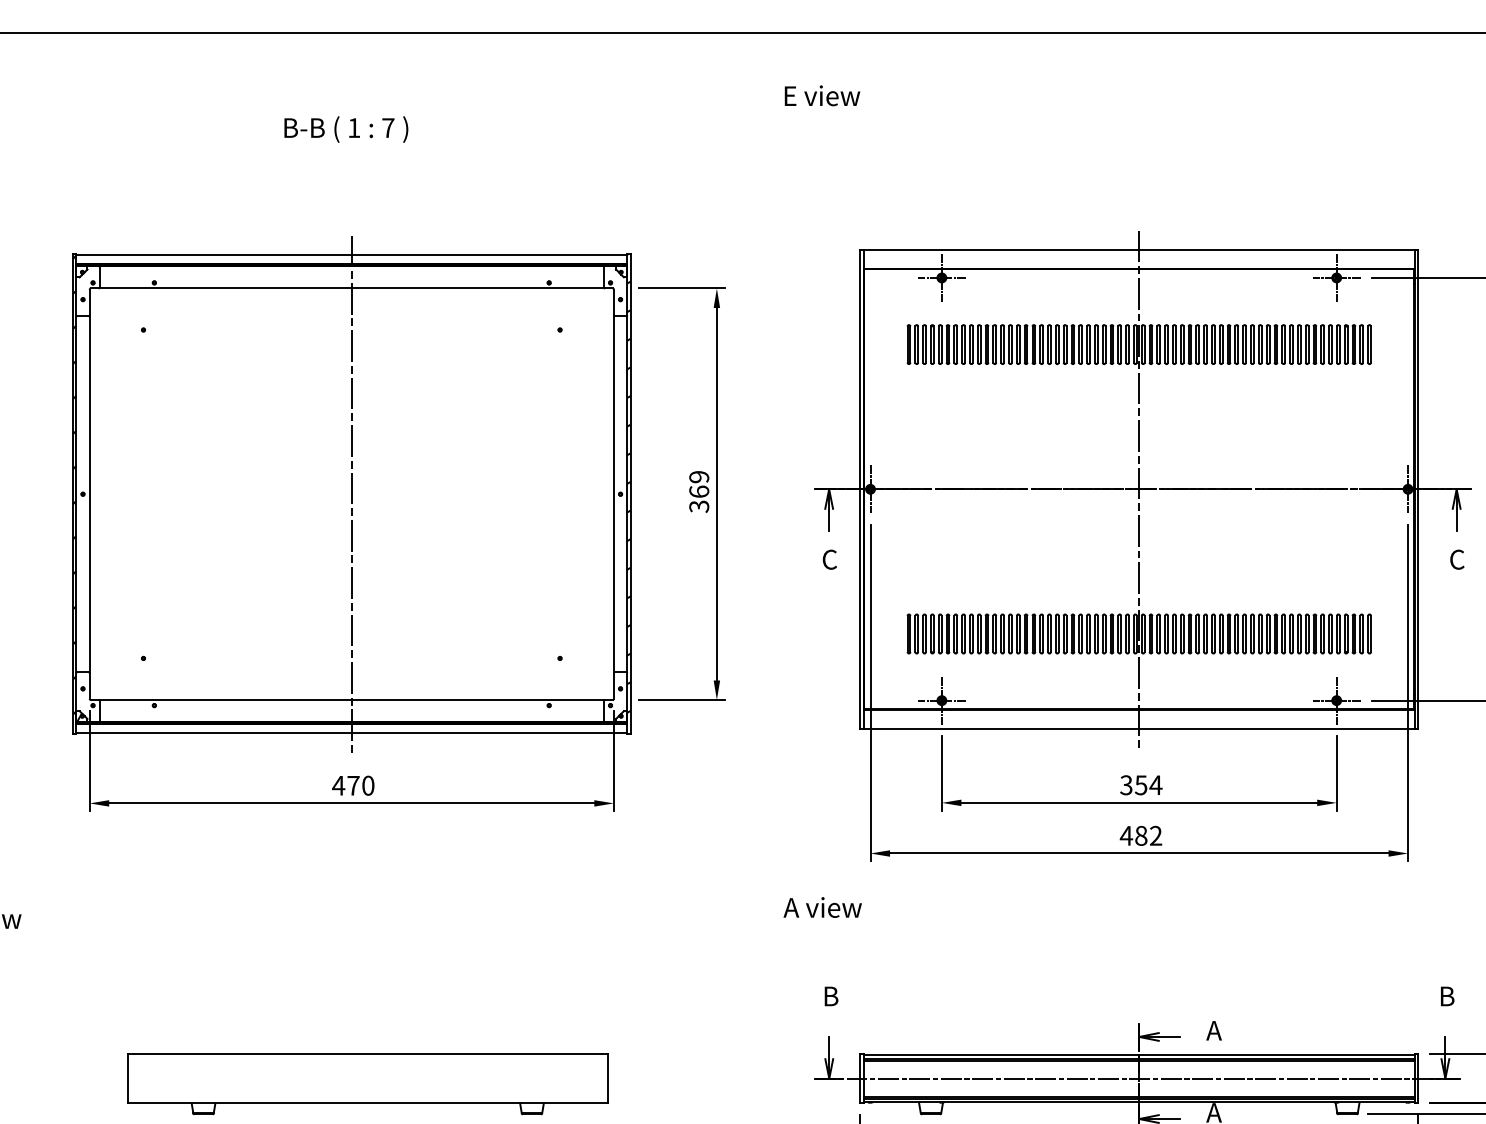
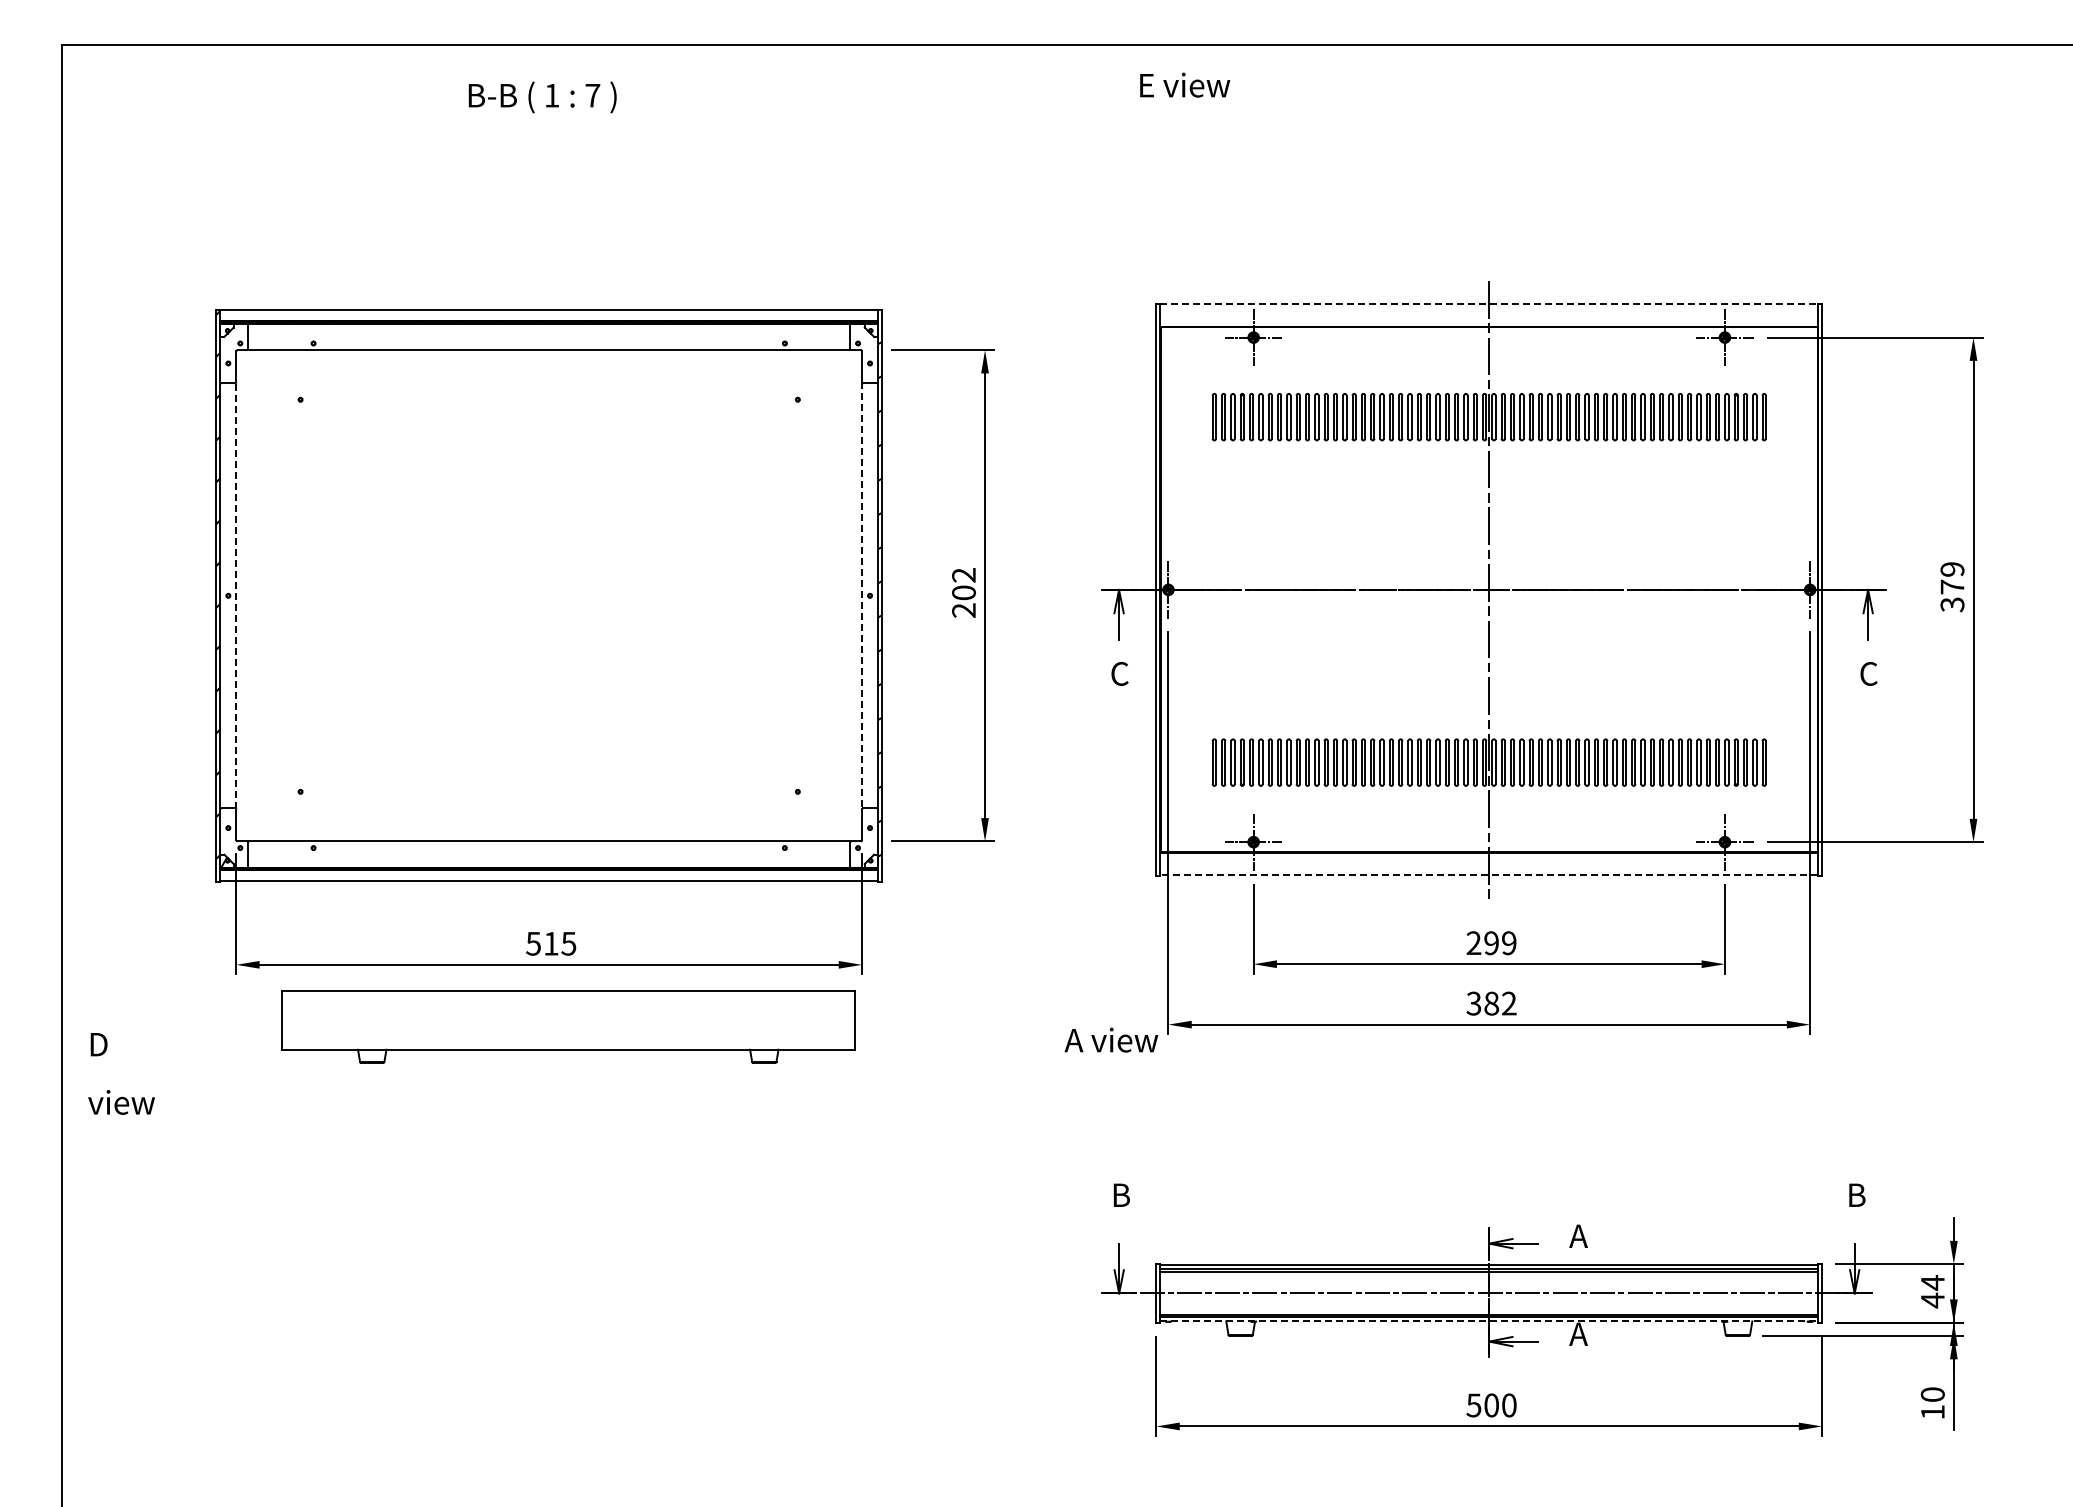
text: (822, 95) -> (1185, 84), moved
text: (346, 129) -> (542, 97), moved
line: (1139, 250) -> (1489, 304), solid -> dashed
text: (698, 492) -> (963, 593), 369 -> 202
line: (89, 494) -> (236, 595), solid -> dashed
line: (352, 494) -> (549, 595), removed
line: (614, 494) -> (862, 595), solid -> dashed
line: (1139, 728) -> (1489, 875), solid -> dashed
text: (352, 785) -> (550, 943), 470 -> 515
text: (1141, 785) -> (1491, 943), 354 -> 299
text: (1126, 835) -> (1473, 1003), 482 -> 382
text: (822, 906) -> (1111, 1039), moved
part: (367, 1083) -> (568, 1026), moved
line: (1139, 1102) -> (1489, 1321), solid -> dashed

